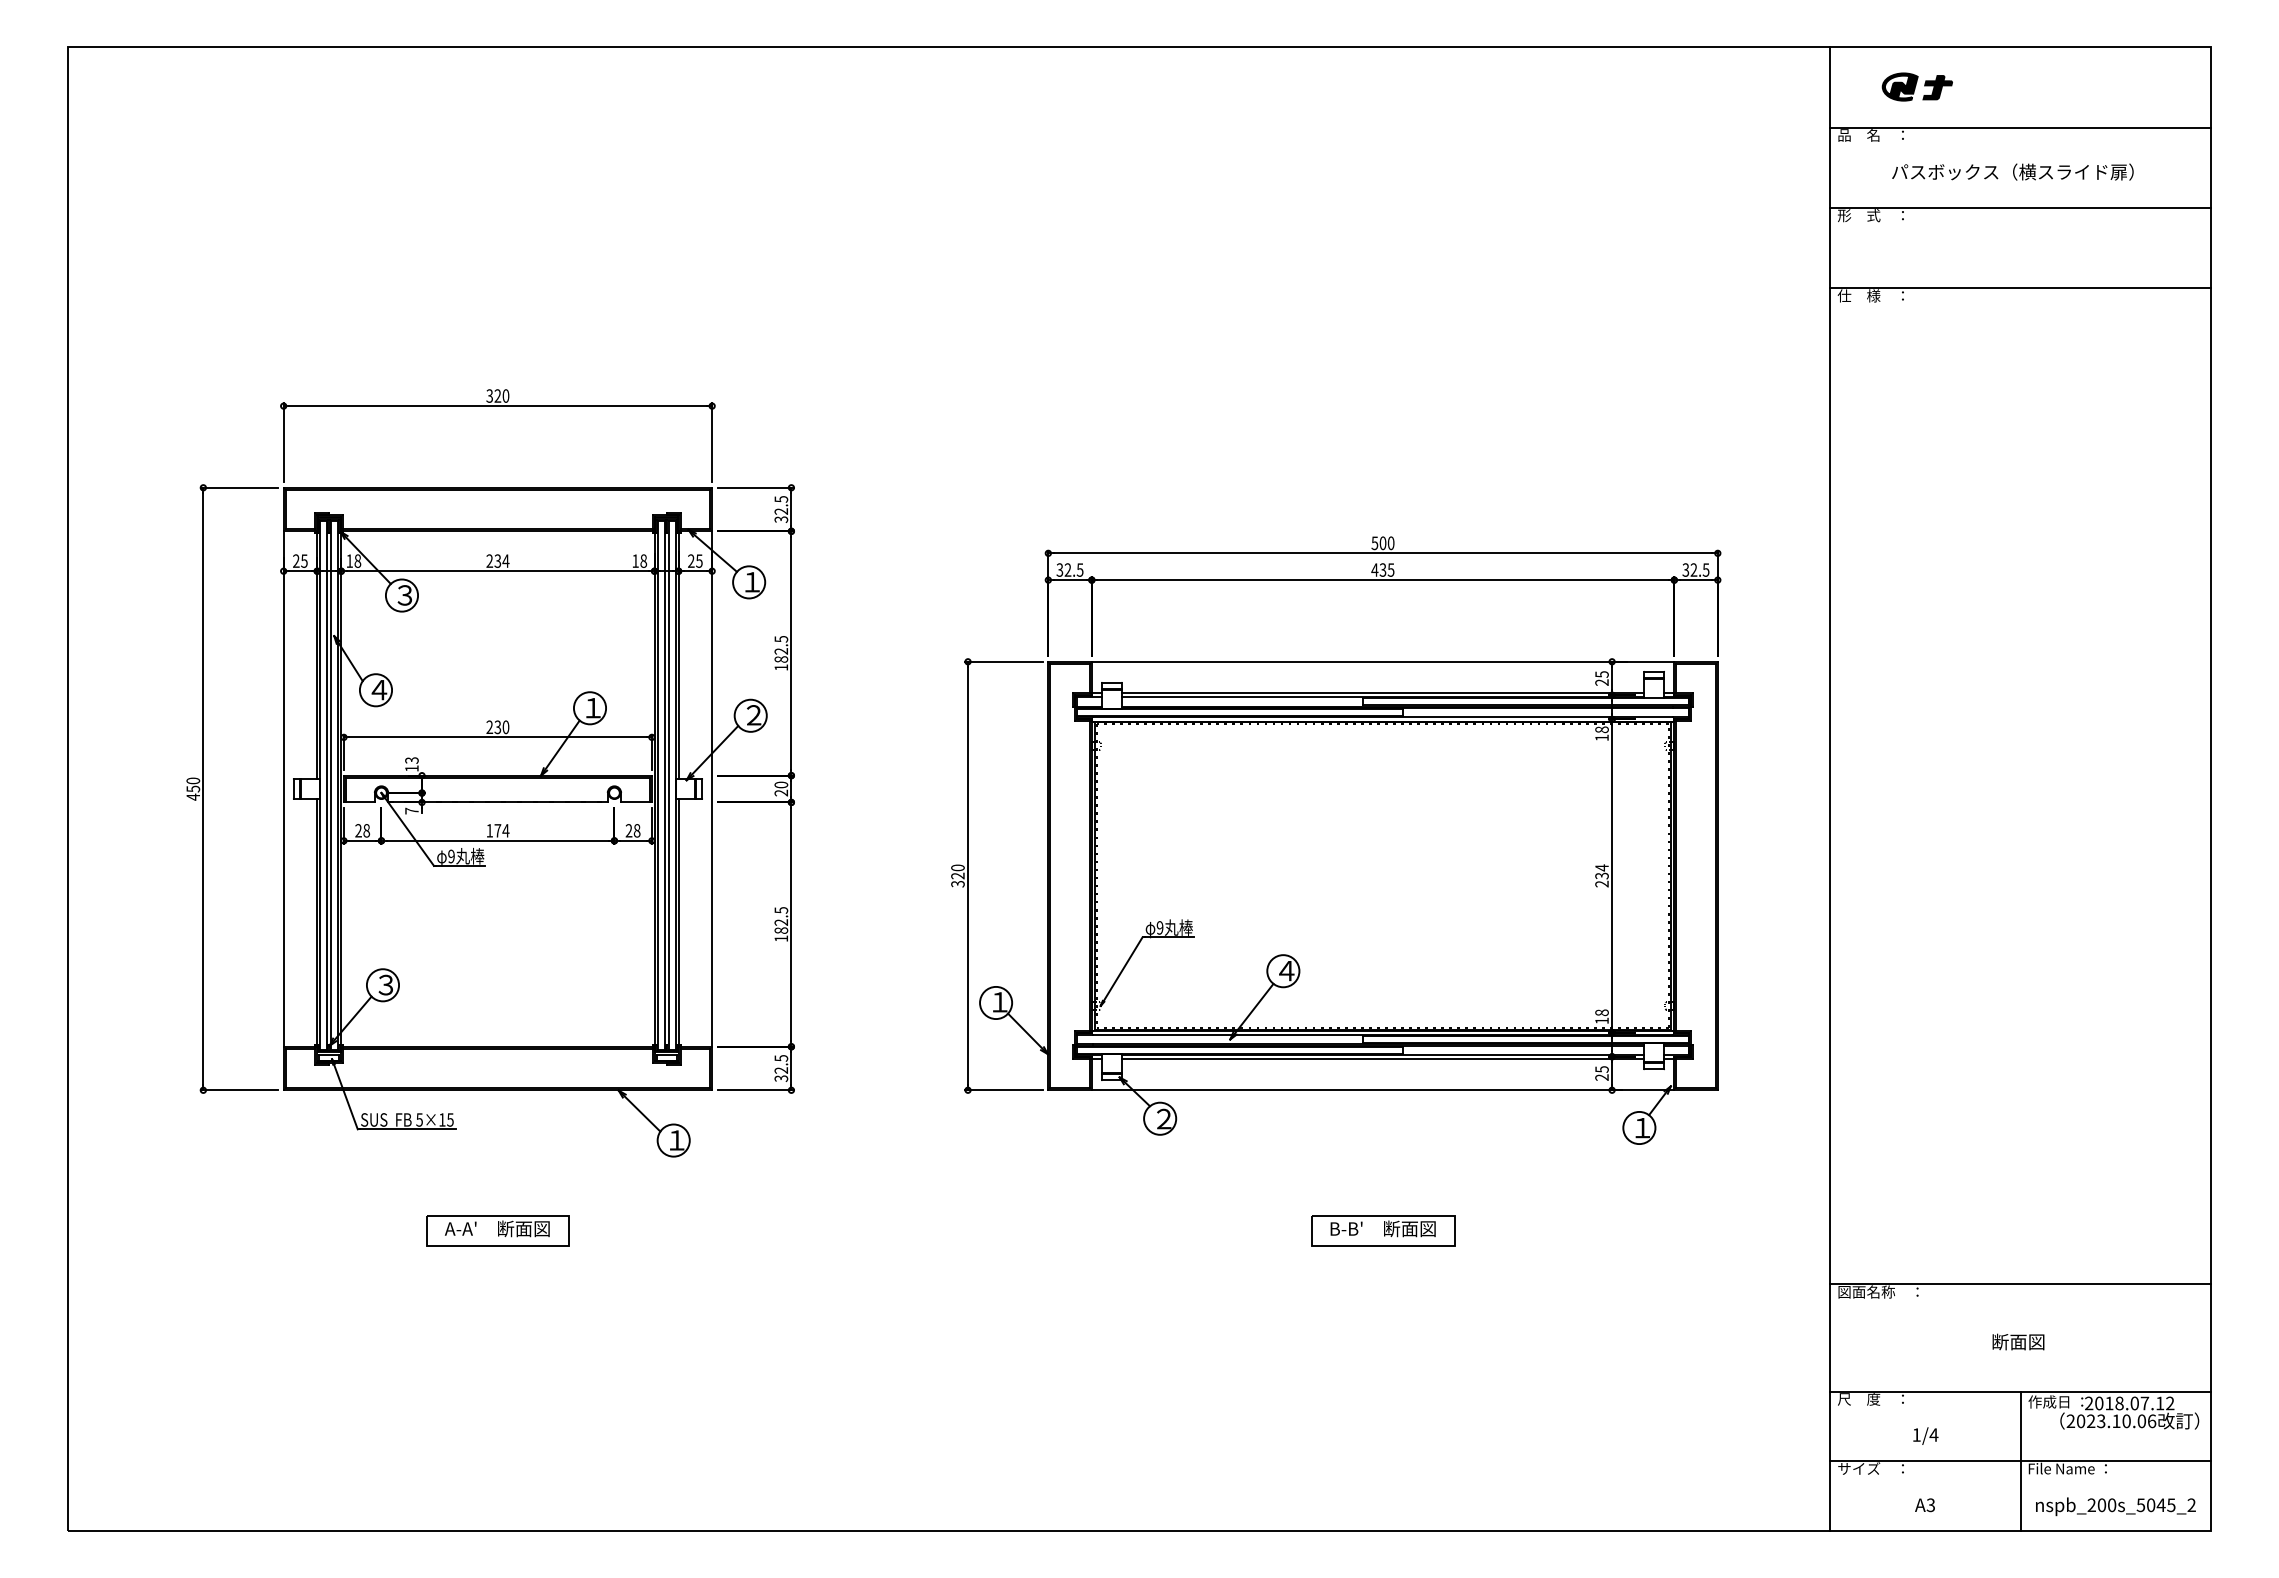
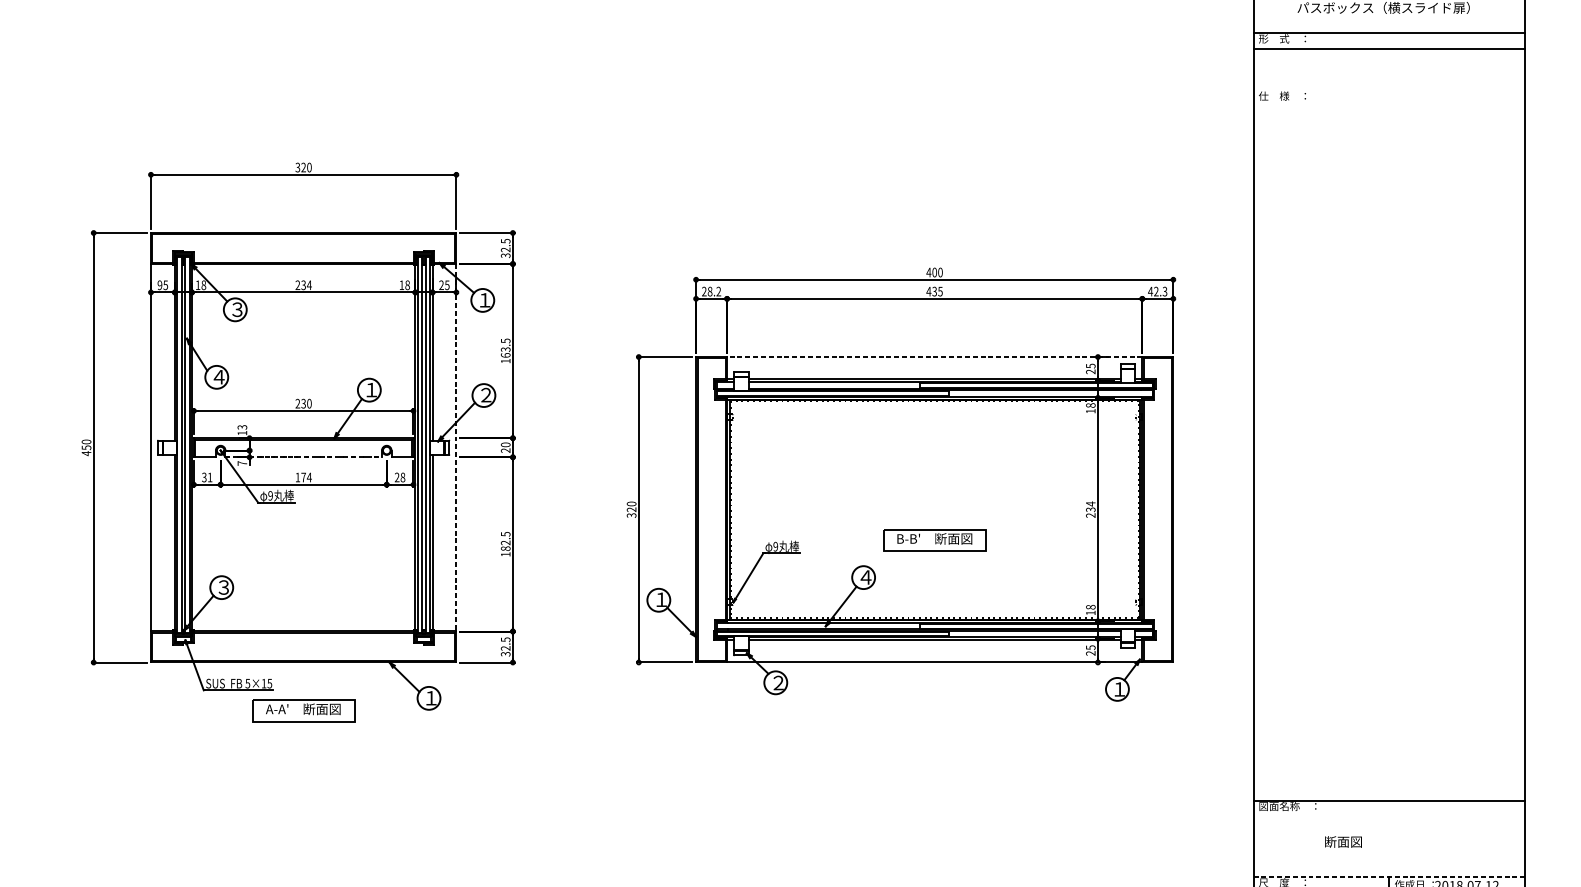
line: (2020, 288) -> (1389, 49), moved
text: (1374, 543) -> (928, 272), 500 -> 400
text: (296, 561) -> (160, 285), 25 -> 95
text: (1069, 569) -> (711, 291), 32.5 -> 28.2
text: (1695, 569) -> (1157, 291), 32.5 -> 42.3
text: (781, 655) -> (505, 352), 182.5 -> 163.5
line: (1382, 661) -> (934, 356), solid -> dashed
line: (712, 788) -> (456, 447), solid -> dashed
line: (497, 802) -> (303, 457), solid -> dashed
text: (362, 830) -> (207, 477), 28 -> 31
part: (497, 1230) -> (303, 710), moved
part: (1383, 1230) -> (935, 540), moved
text: (2018, 1341) -> (1343, 841), moved
line: (2021, 1391) -> (1389, 877), solid -> dashed

